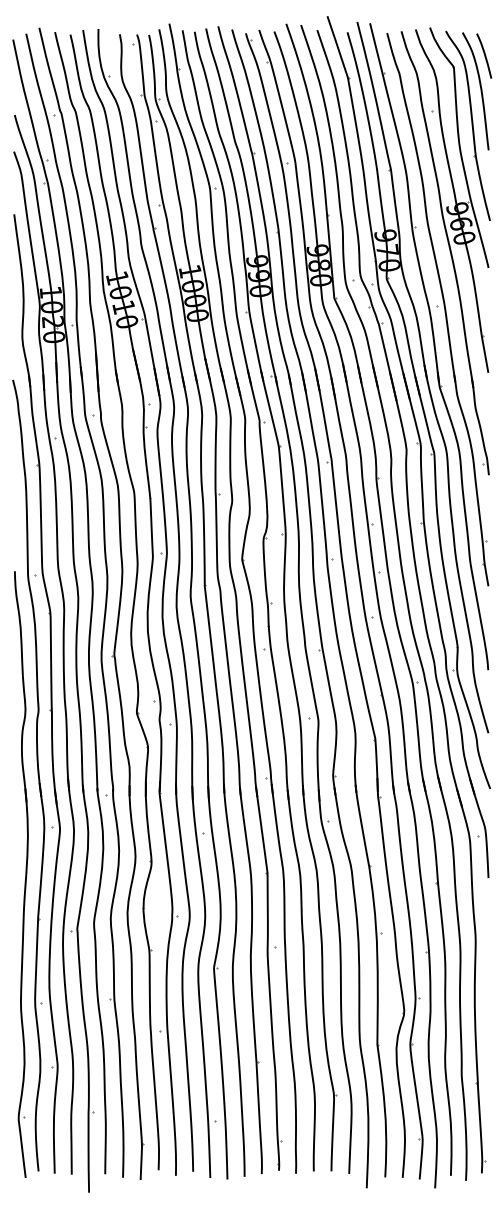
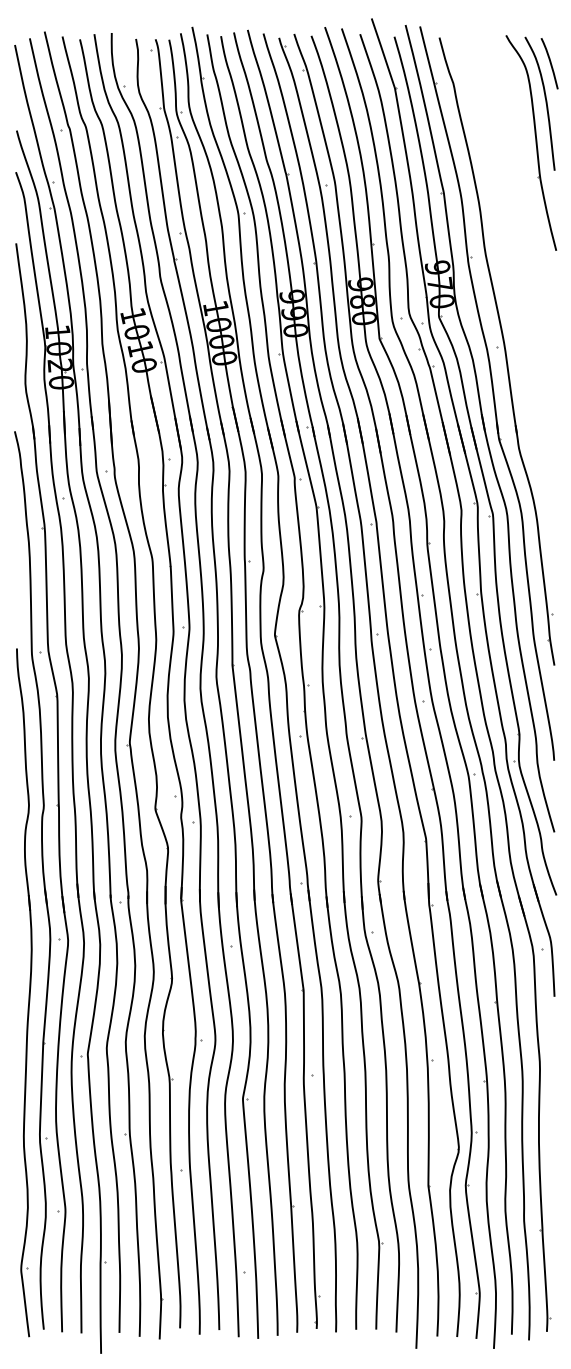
part: (445, 251) -> (505, 285), removed

